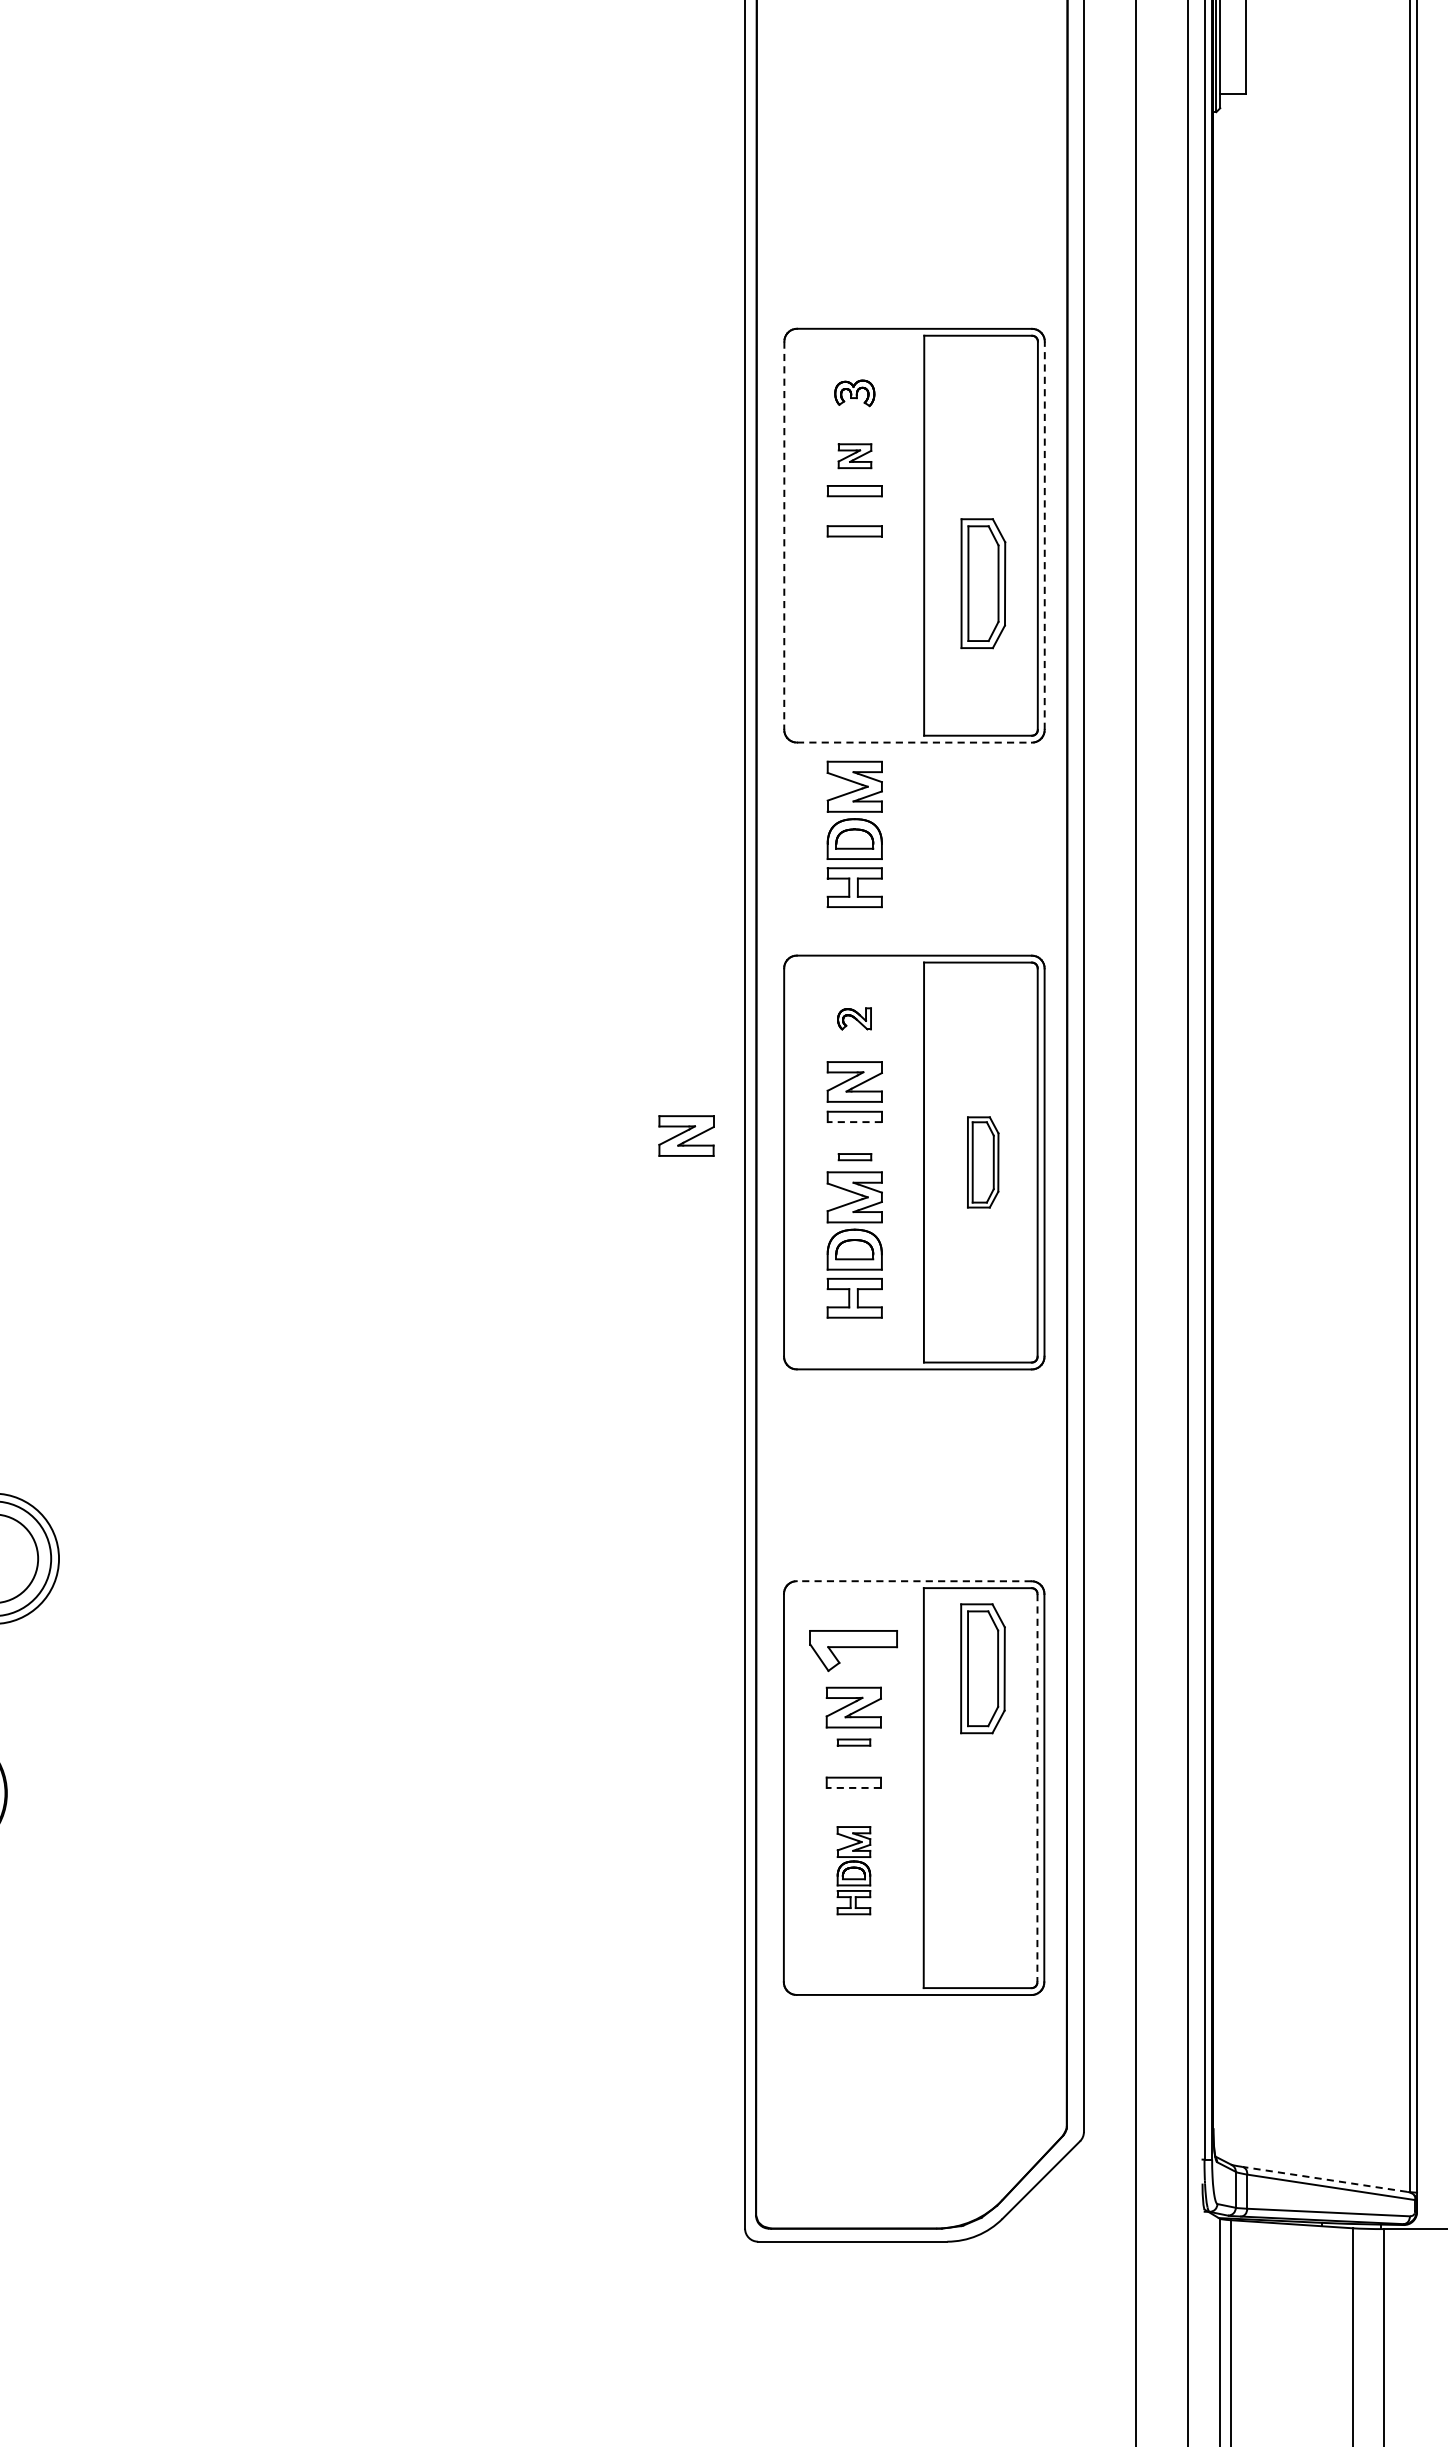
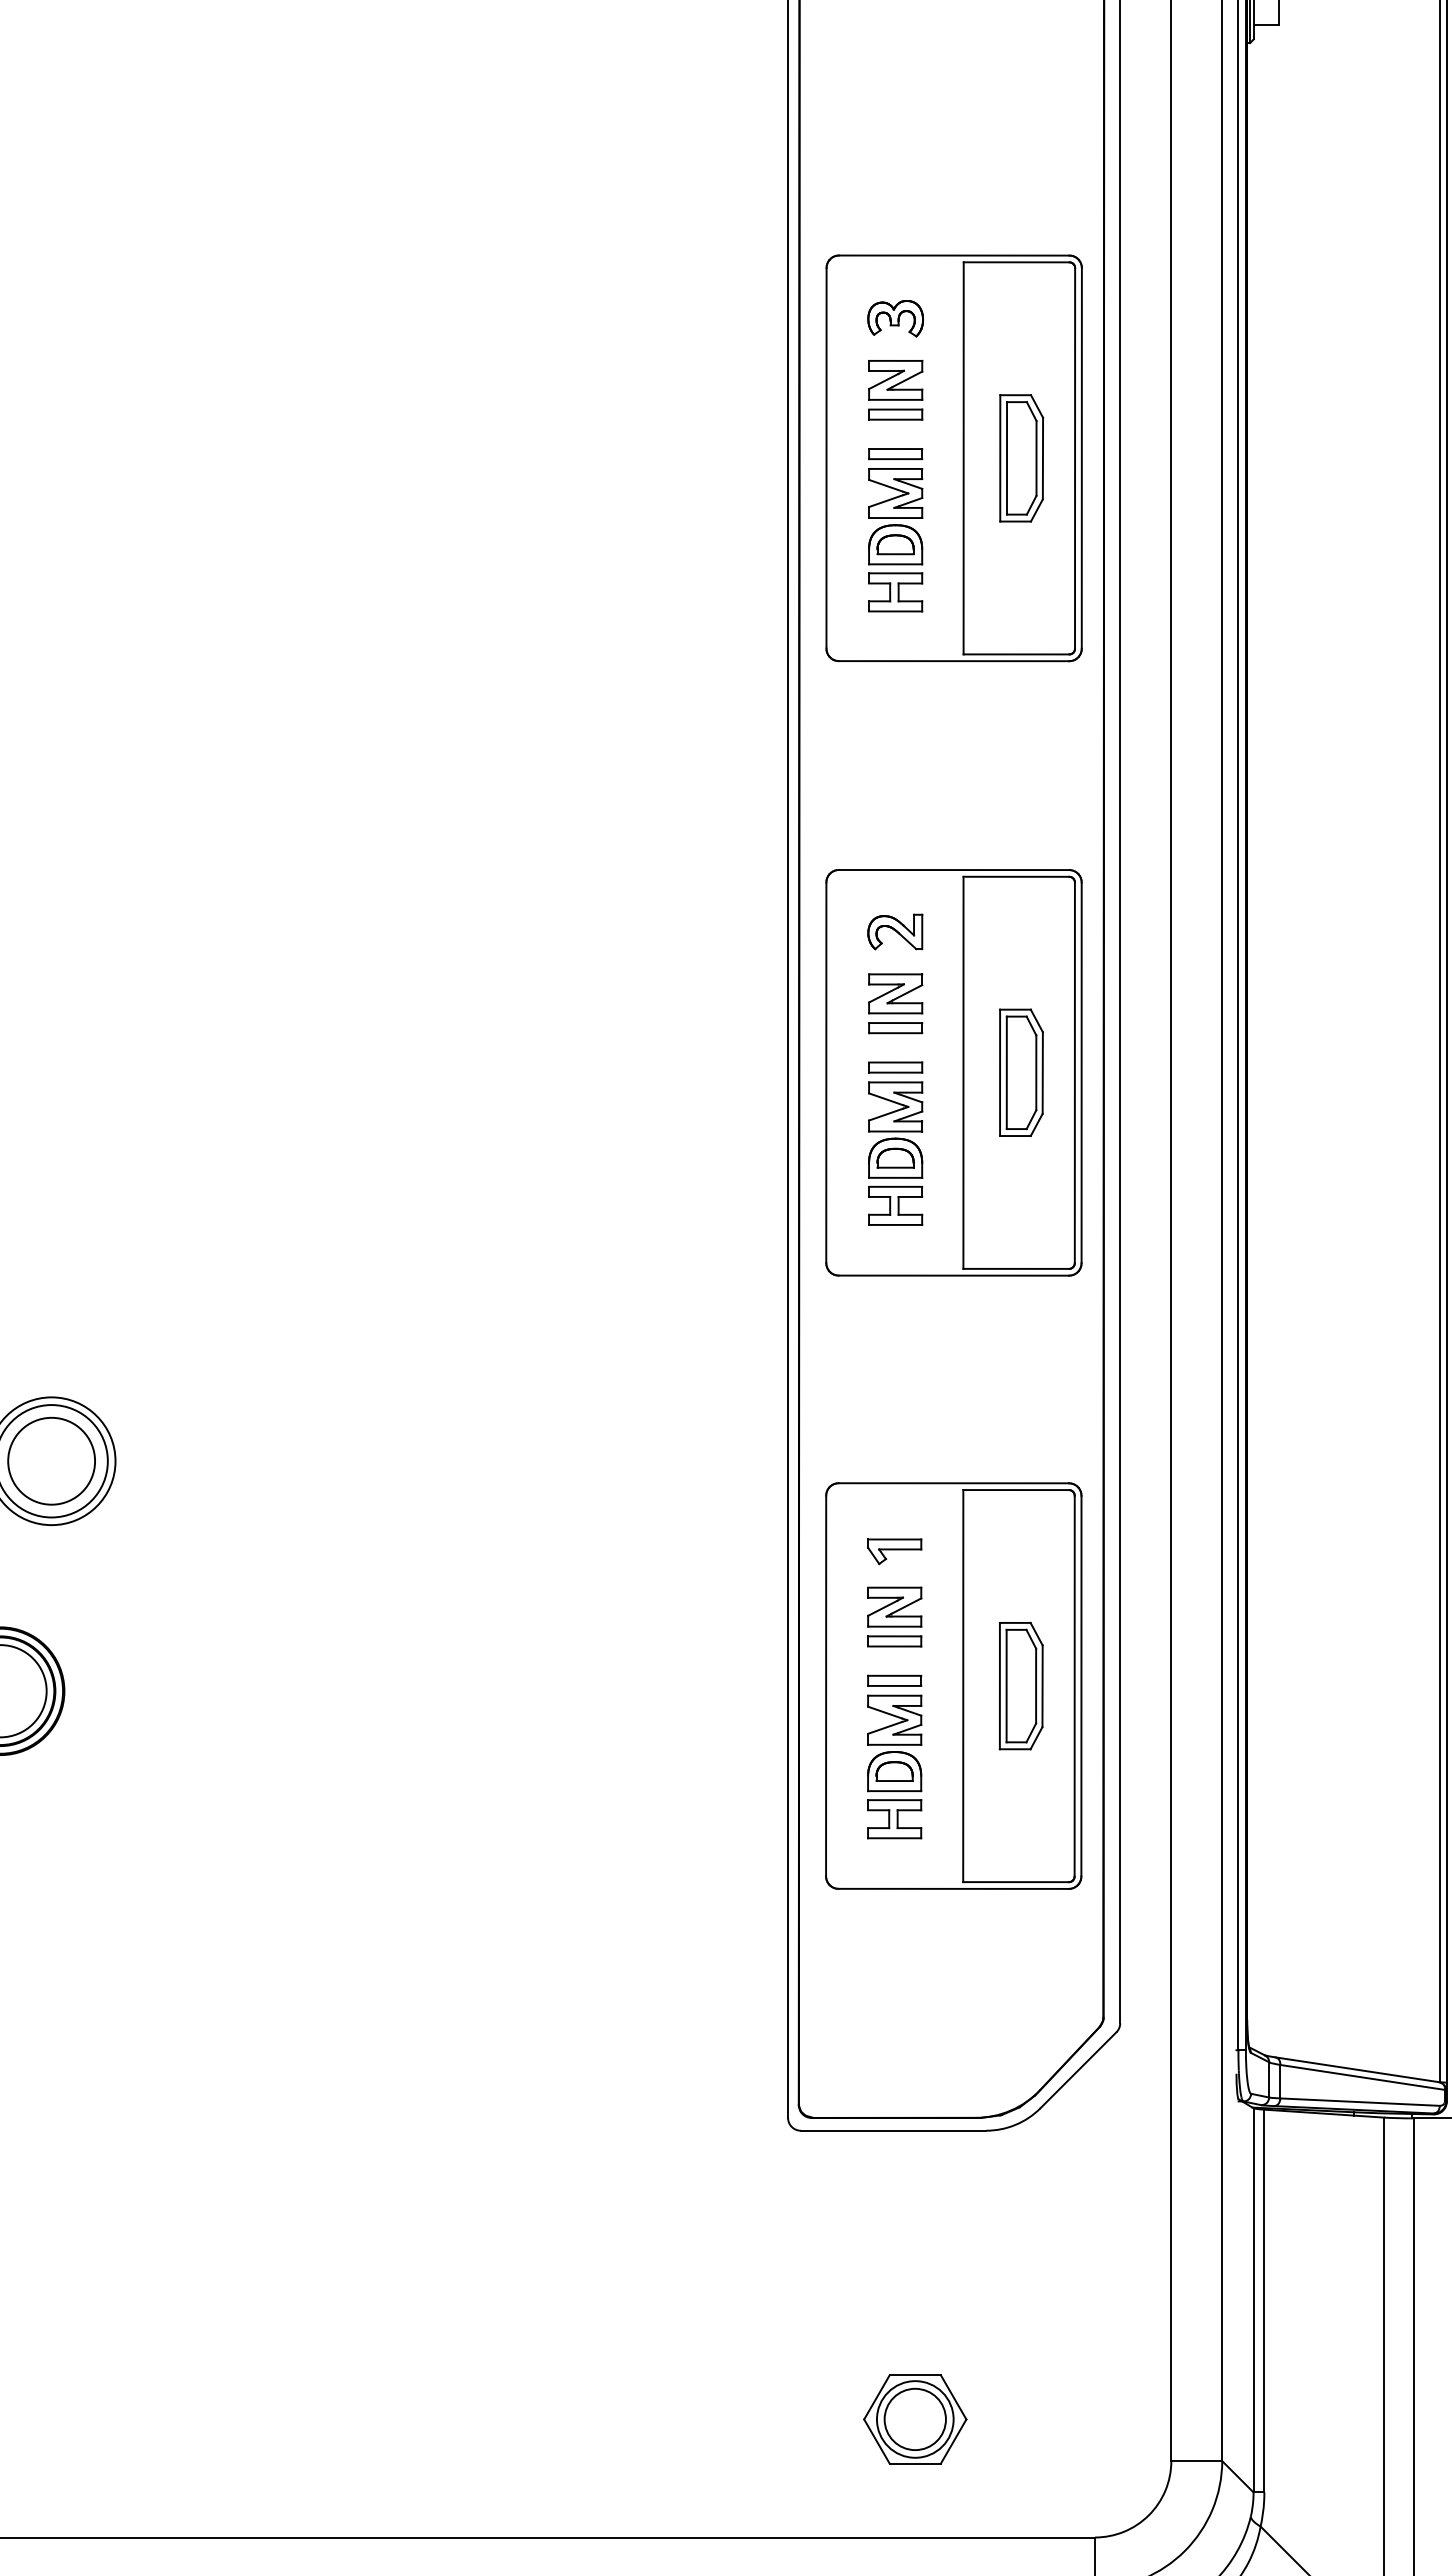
part: (854, 393) -> (895, 318), size x1.43
part: (854, 456) -> (895, 380), size x1.67
line: (1044, 534) -> (1081, 457), dashed -> solid
line: (784, 535) -> (826, 458), dashed -> solid
part: (983, 583) -> (1021, 458), moved
line: (914, 742) -> (954, 661), dashed -> solid
part: (854, 834) -> (895, 540), moved
part: (854, 1018) -> (895, 931), size x1.67
line: (854, 1122) -> (895, 1033), dashed -> solid
part: (686, 1135) -> (730, 1046), removed
part: (854, 1157) -> (895, 1067), size x1.67
part: (983, 1162) -> (1021, 1072), size x1.43
line: (913, 1581) -> (953, 1483), dashed -> solid
part: (853, 1650) -> (894, 1551), size x0.62
part: (982, 1668) -> (1020, 1685), moved
part: (853, 1742) -> (894, 1641), size x1.67
line: (853, 1787) -> (894, 1685), dashed -> solid
line: (1037, 1788) -> (1074, 1686), dashed -> solid
part: (853, 1870) -> (894, 1766), size x1.67
line: (1324, 2179) -> (1356, 2069), dashed -> solid

